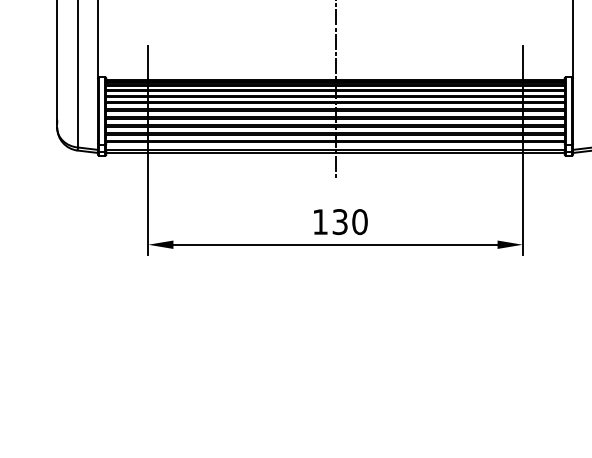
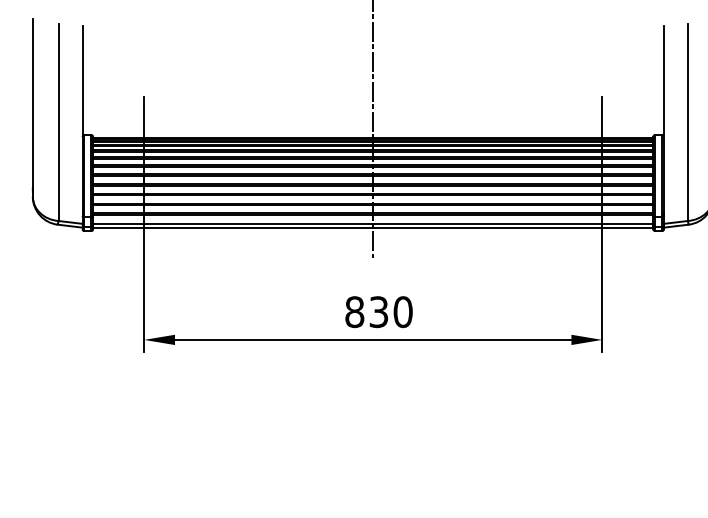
text: (320, 222) -> (354, 312), 130 -> 830

